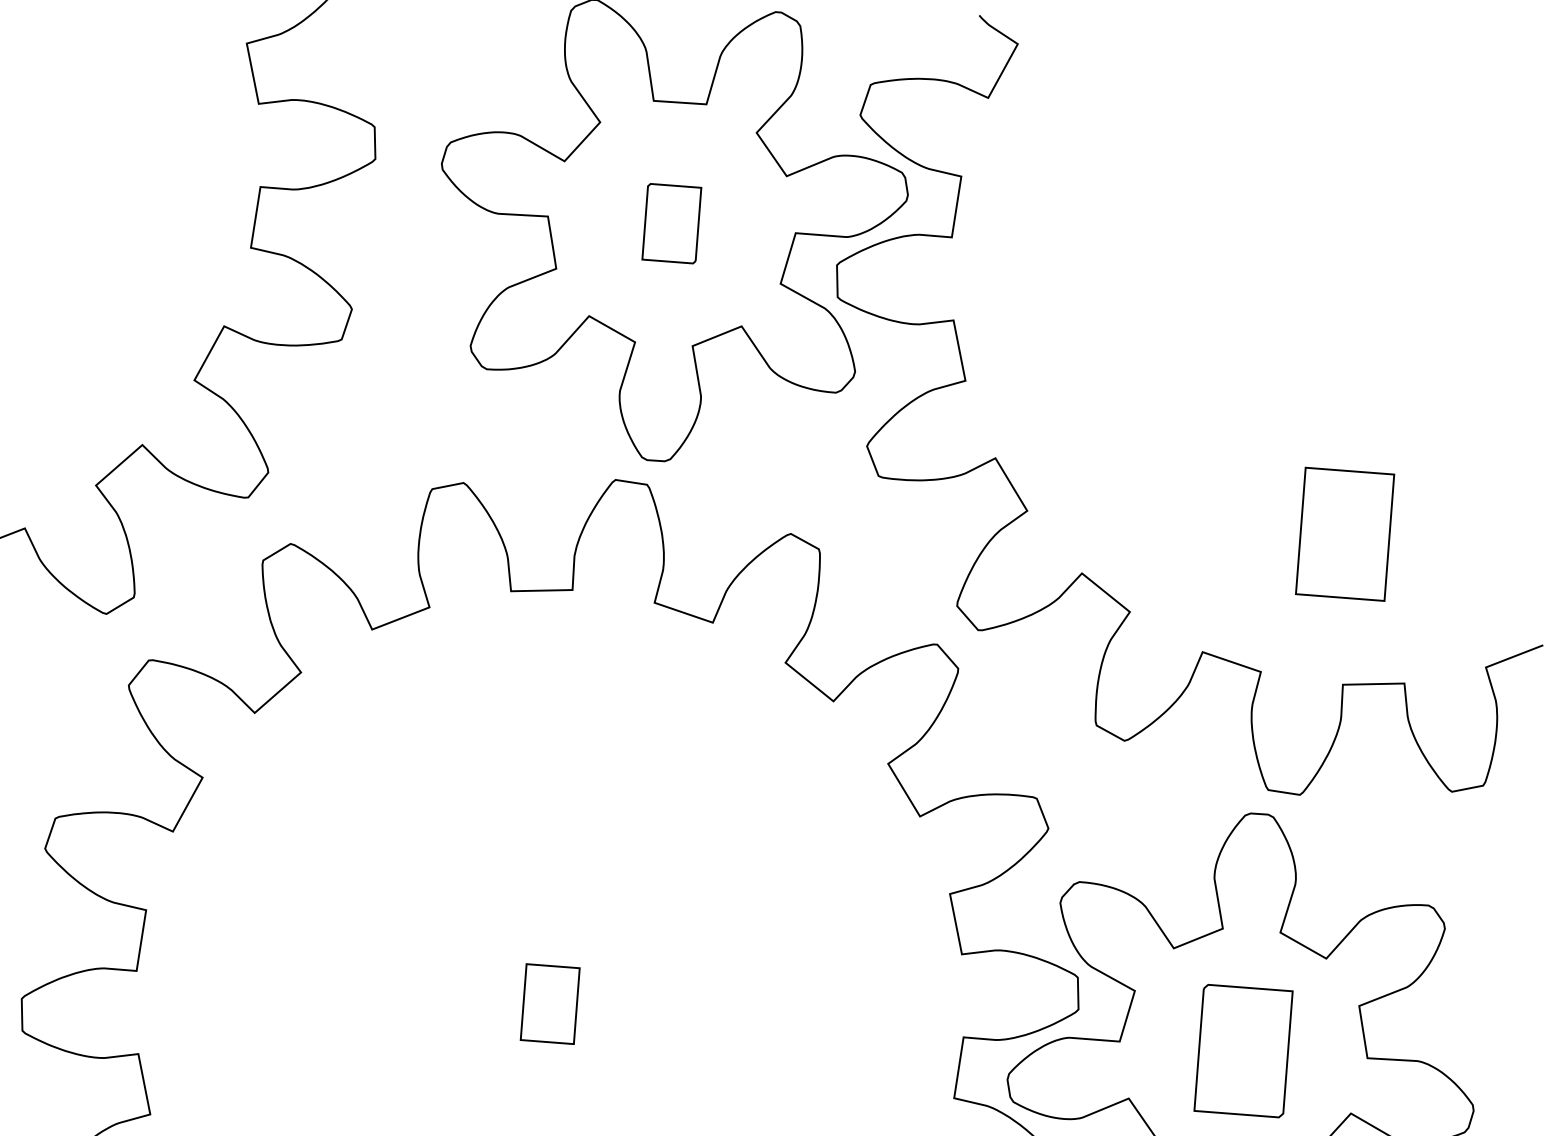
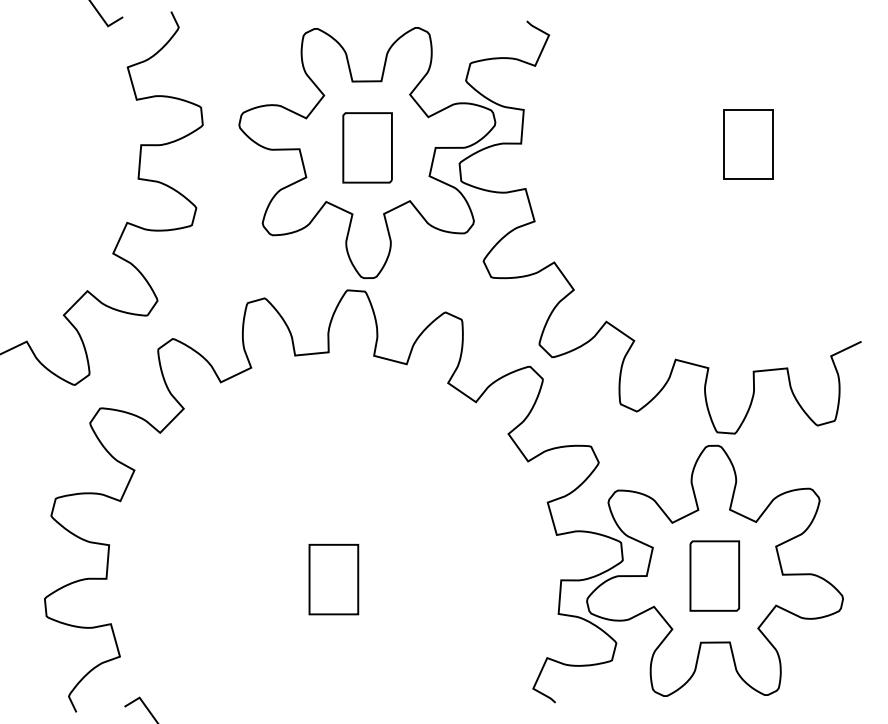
part: (671, 222) -> (367, 147), size x1.67
part: (1344, 534) -> (748, 144), moved
part: (549, 1003) -> (333, 579), size x1.67

